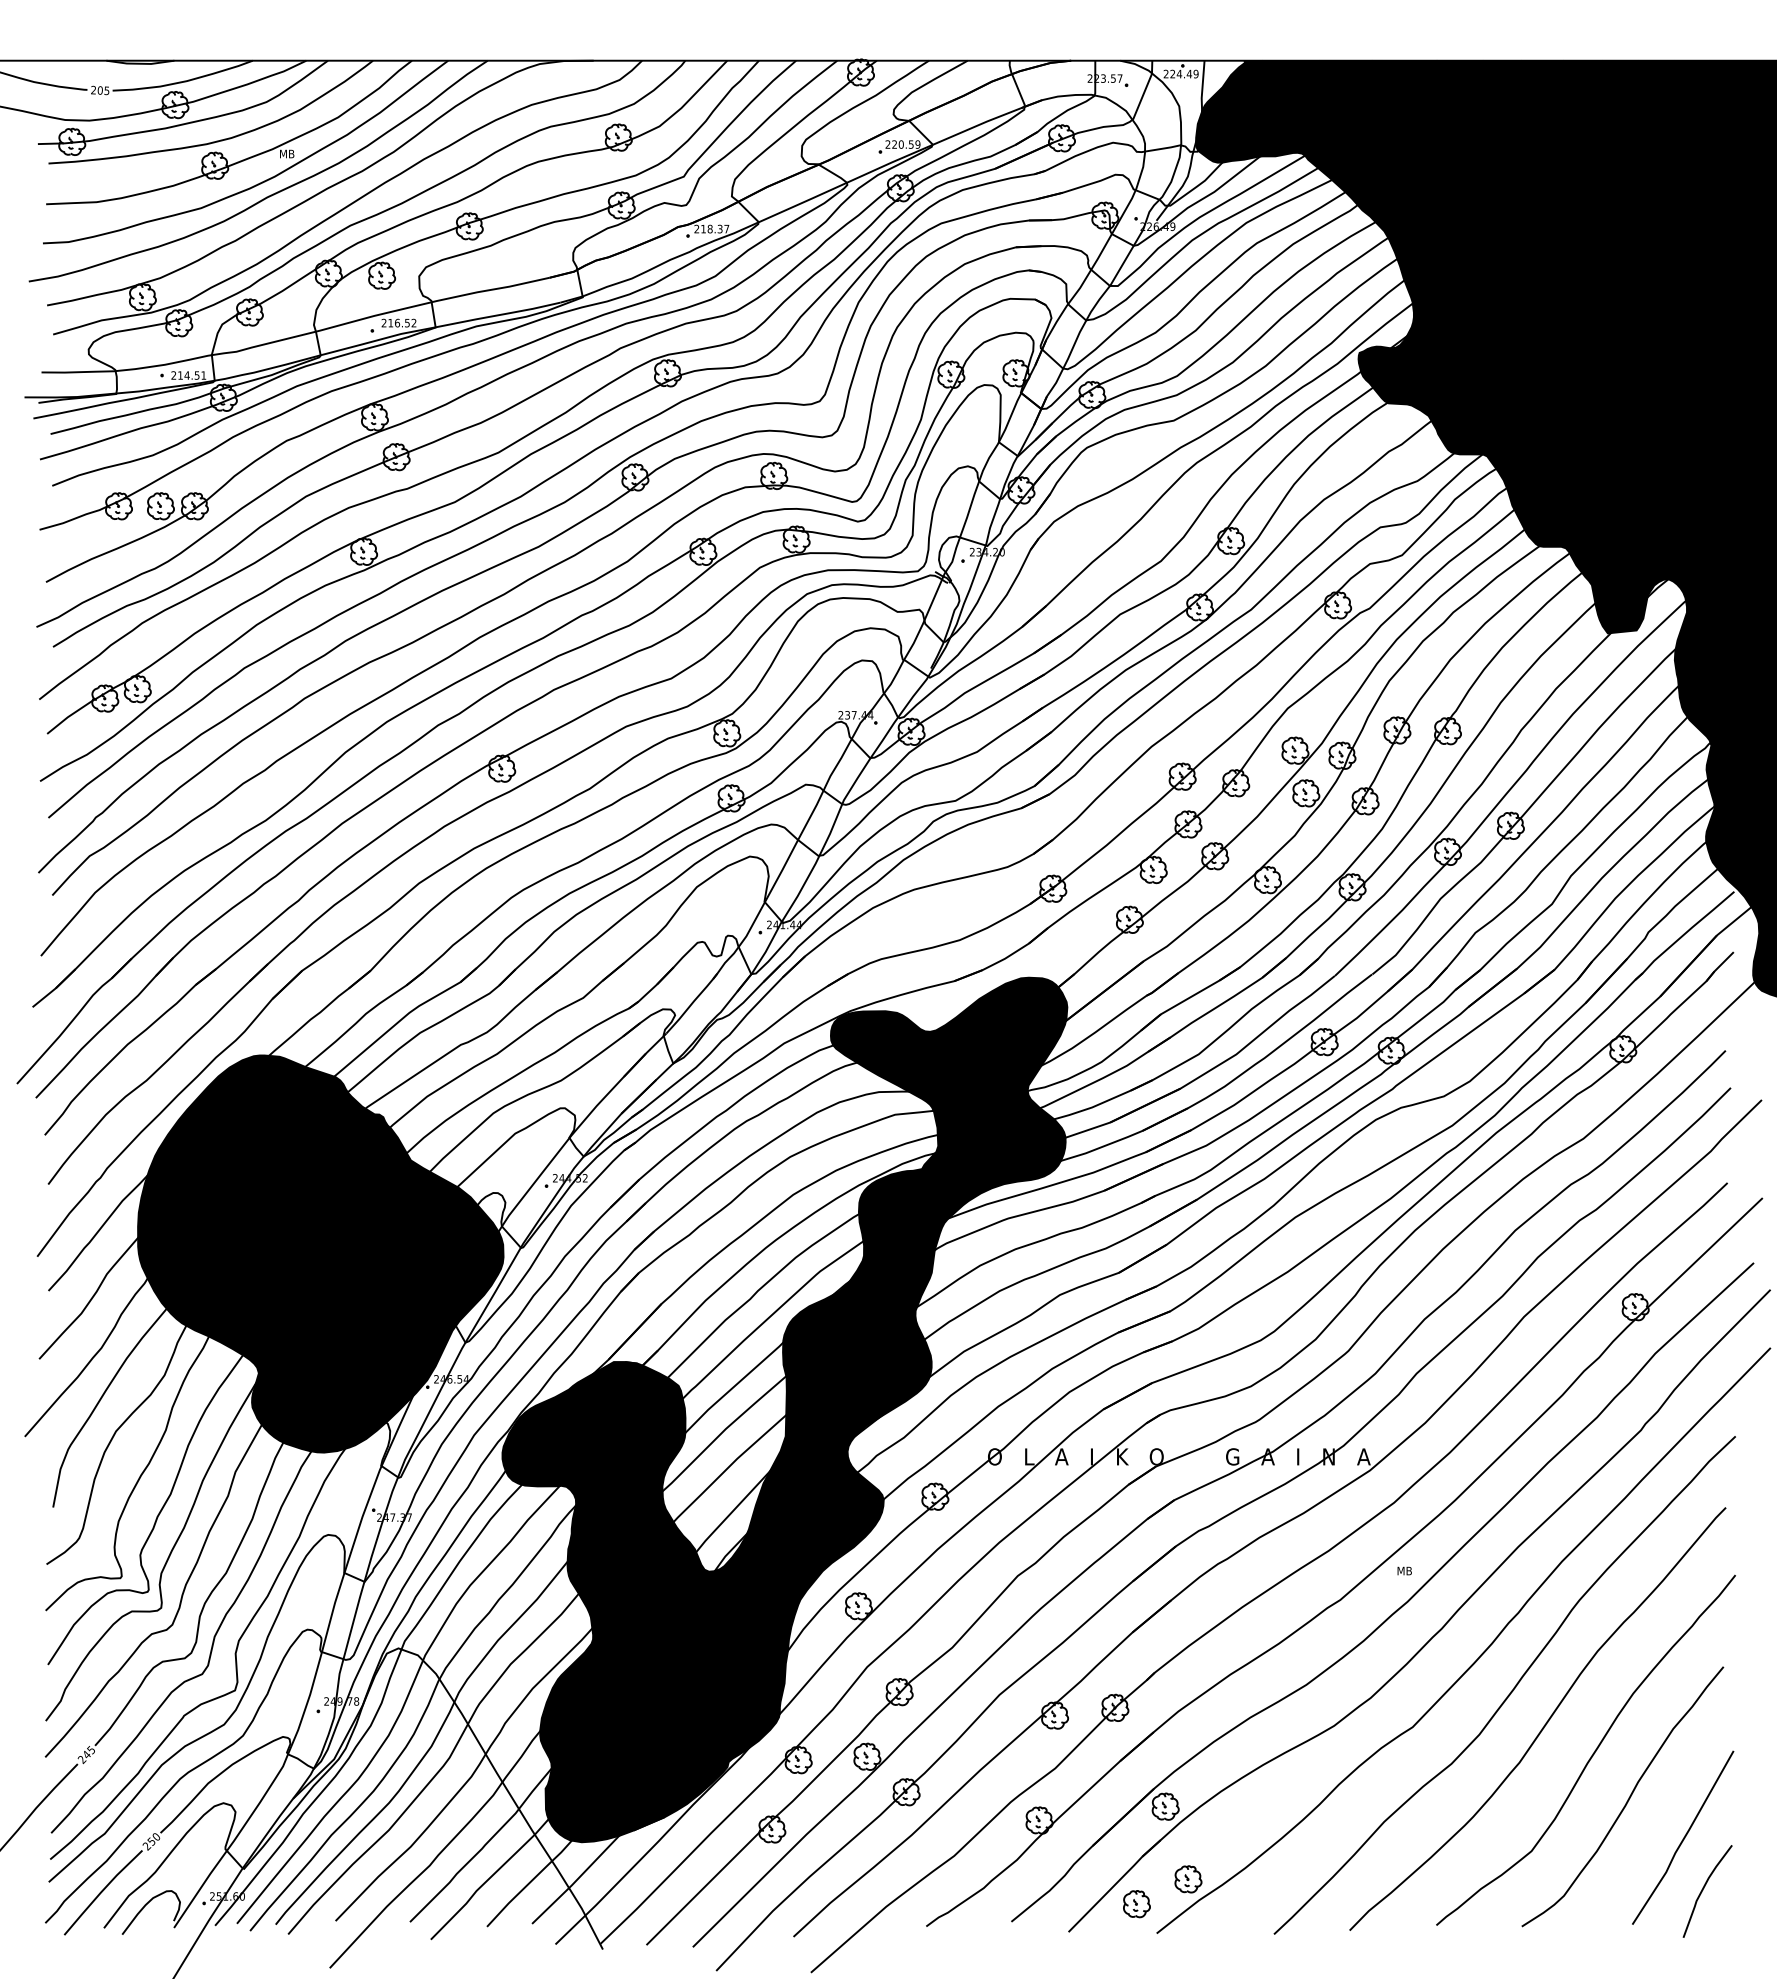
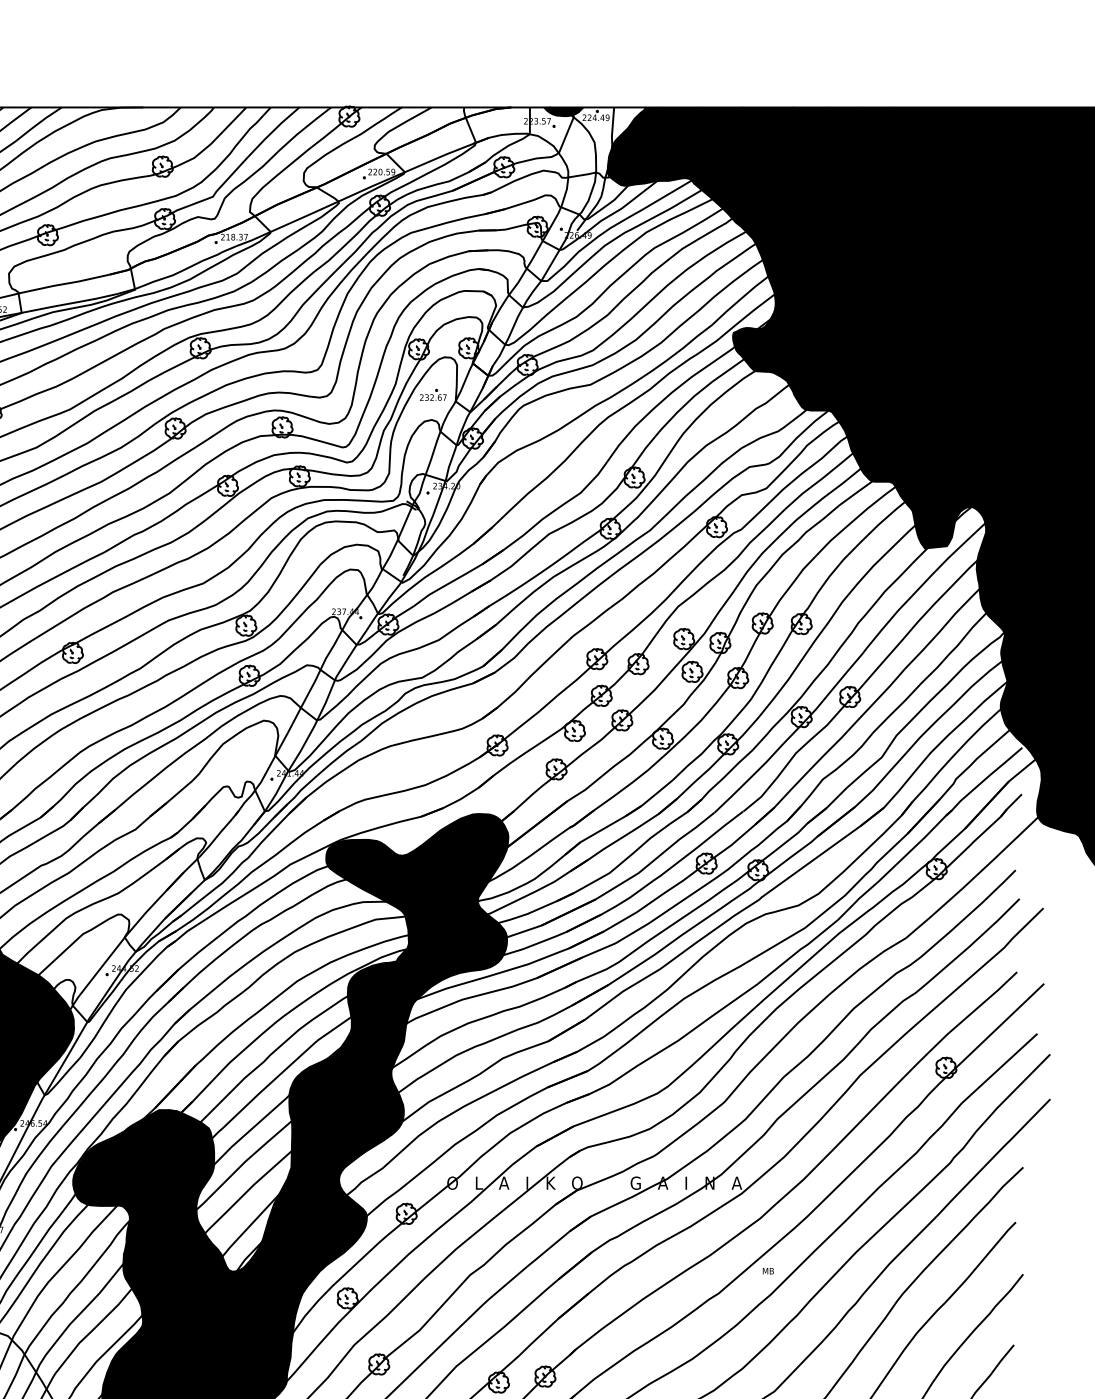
fill: (1139, 66) -> (564, 111), added
part: (969, 433) -> (433, 394), added

